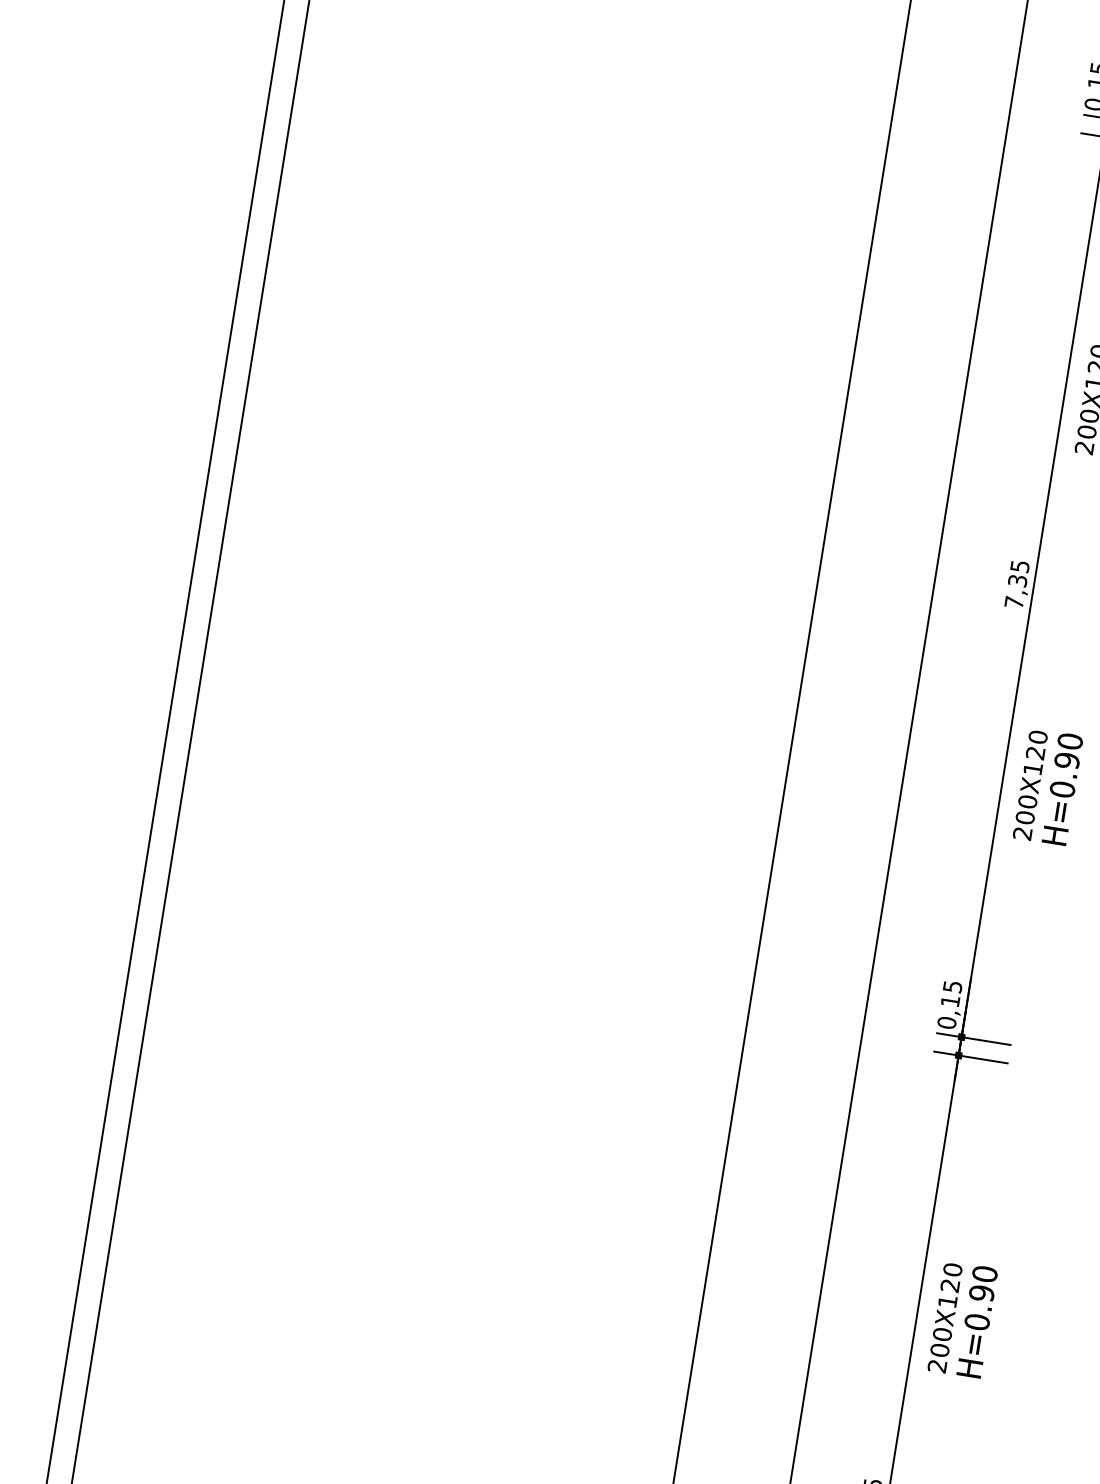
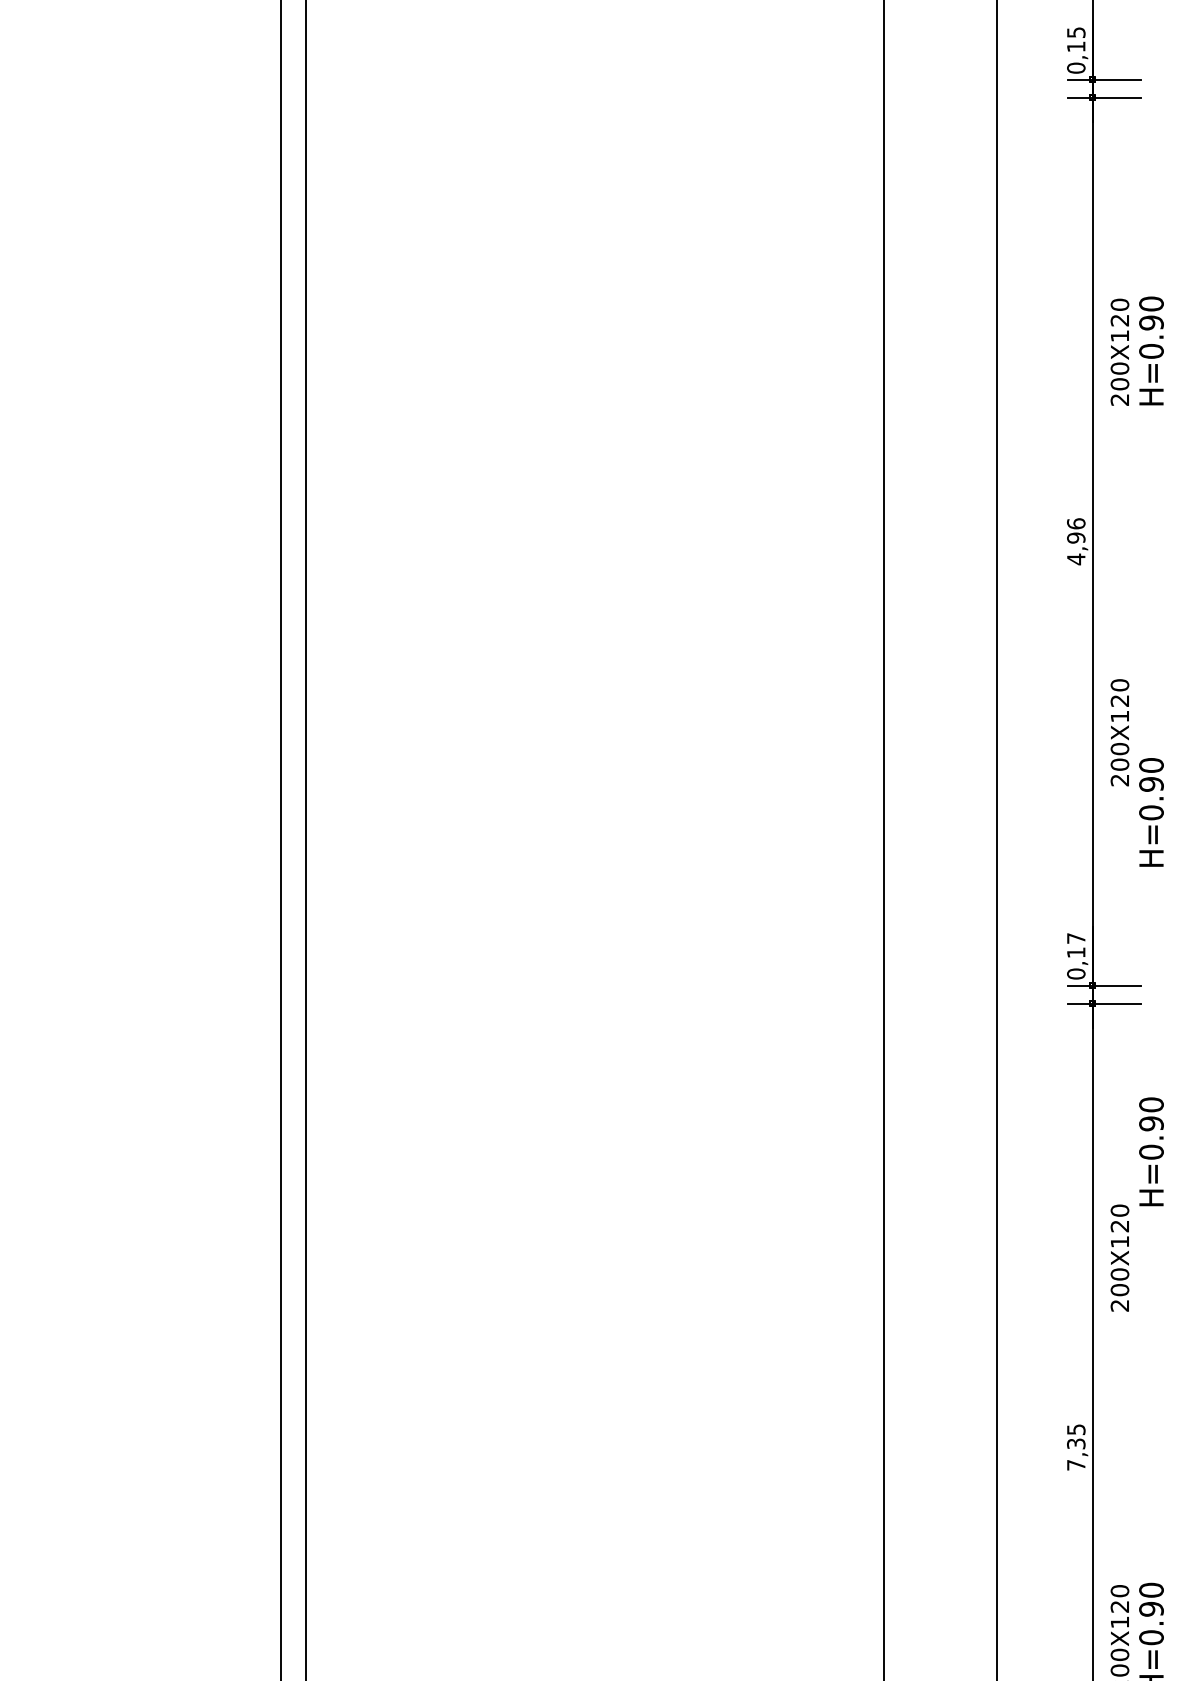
text: (1017, 584) -> (1076, 541), 7,35 -> 4,96
text: (1062, 789) -> (1151, 812), moved
text: (952, 986) -> (1076, 938), 0,15 -> 0,17
text: (977, 1321) -> (1151, 1151), moved

